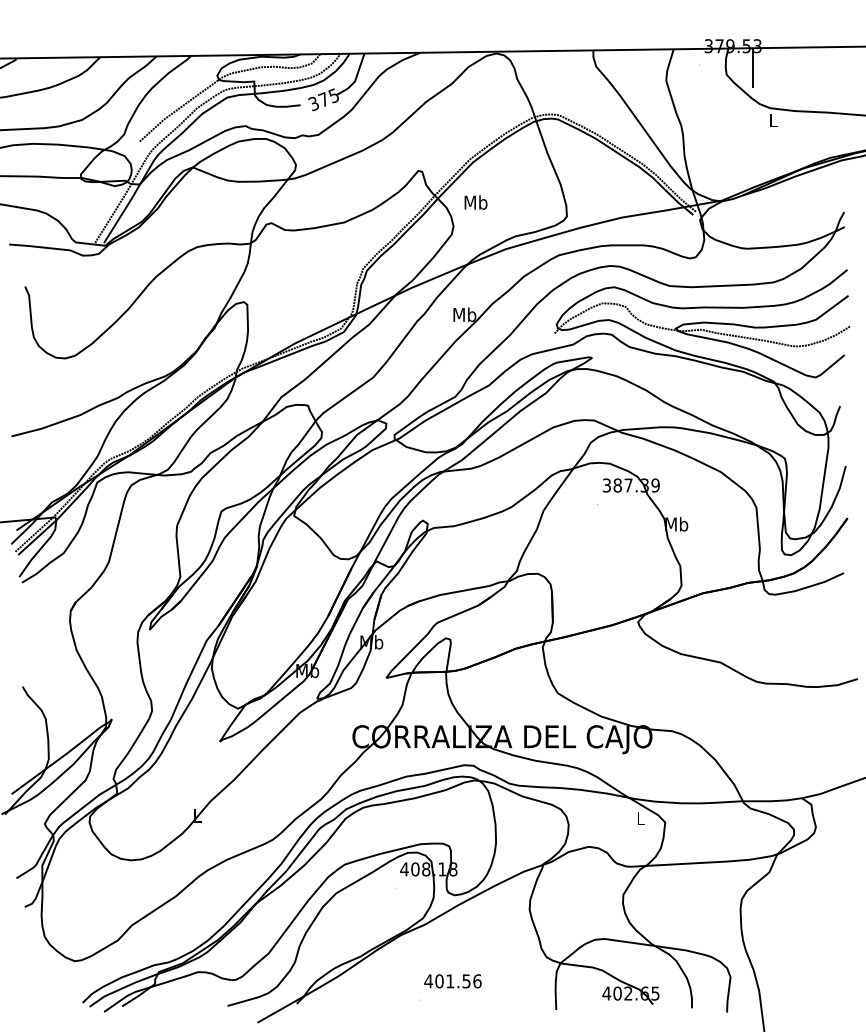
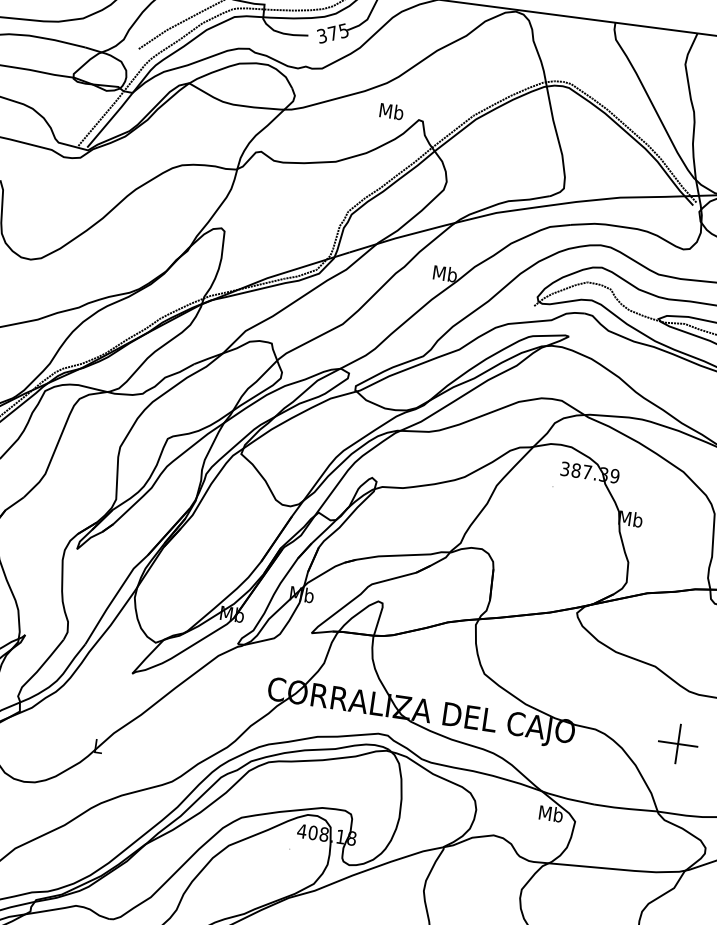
text: (475, 202) -> (391, 111), moved
part: (753, 733) -> (678, 743), added
text: (640, 818) -> (550, 814), L -> Mb

